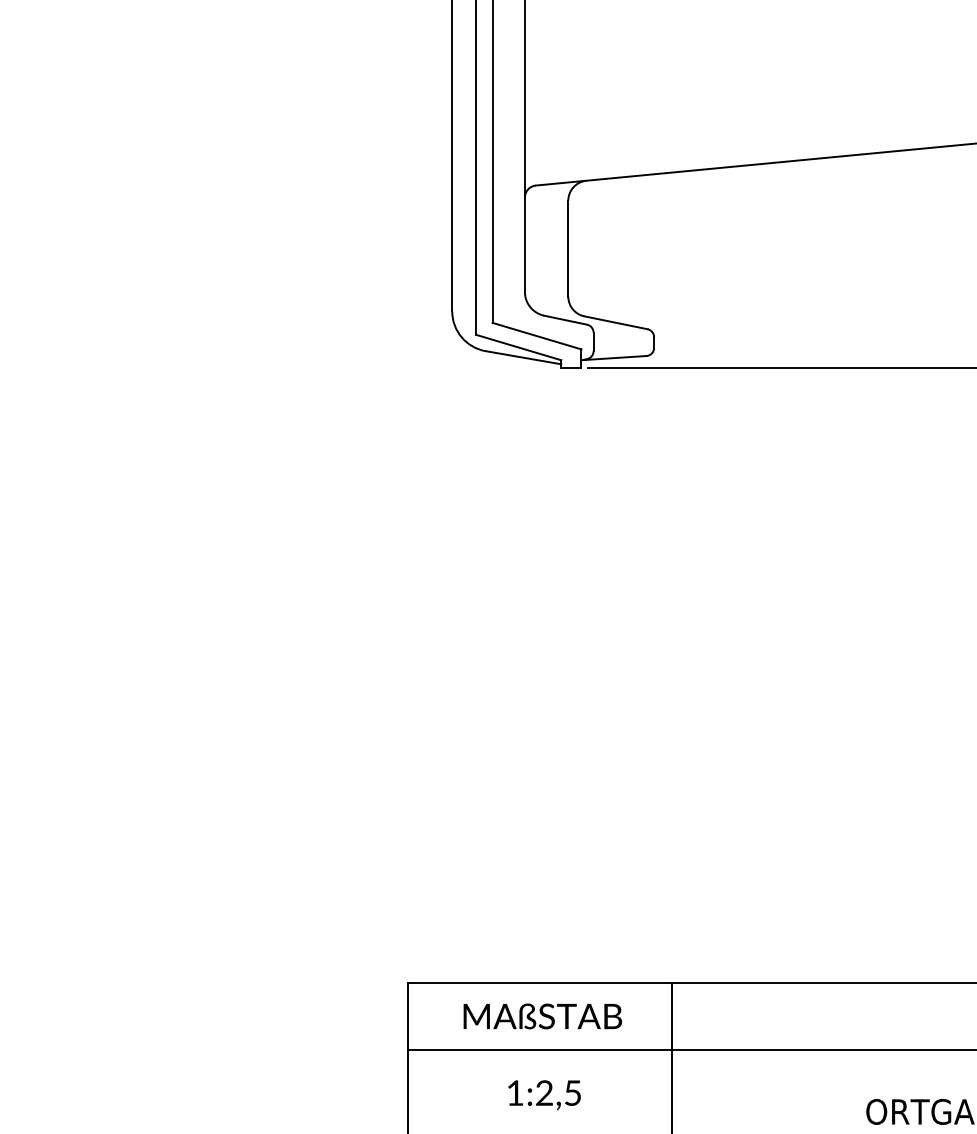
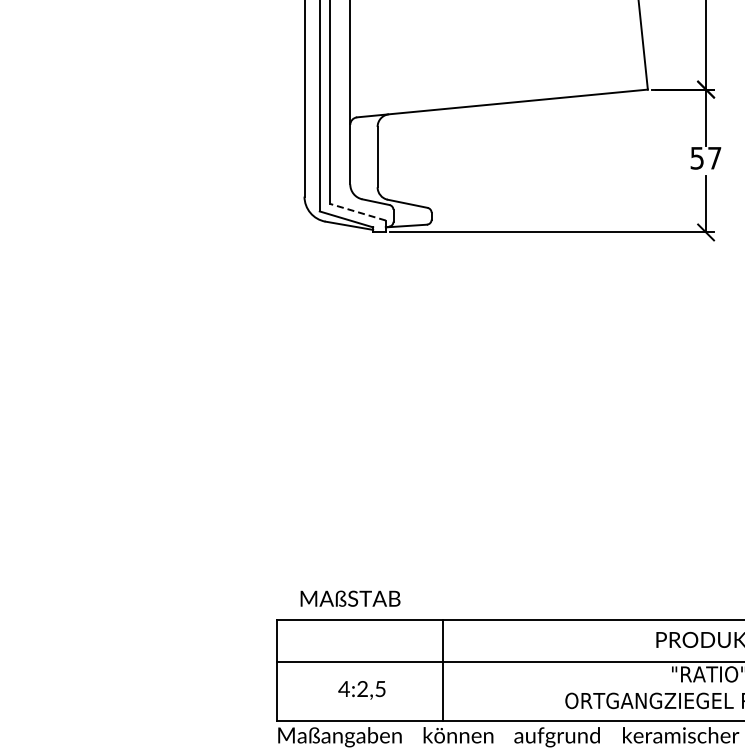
line: (536, 336) -> (357, 212), solid -> dashed
text: (542, 1016) -> (350, 598), moved
text: (514, 1092) -> (343, 688), 1:2,5 -> 4:2,5

